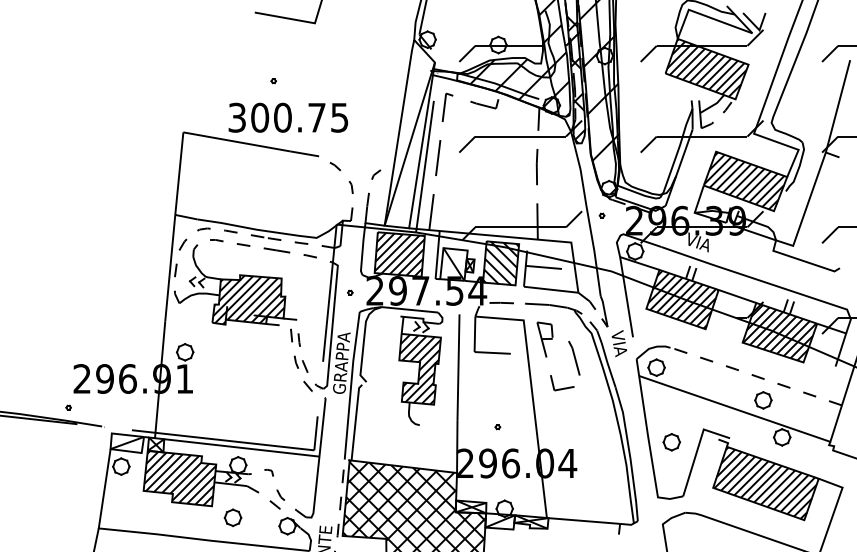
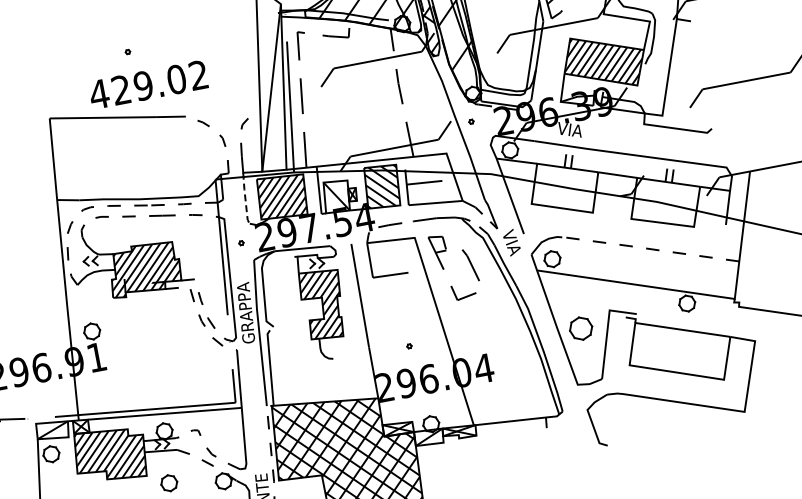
text: (287, 117) -> (148, 84), 300.75 -> 429.02
line: (362, 249) -> (245, 198), solid -> dashed
hatch: (682, 299) -> (564, 188), removed
hatch: (779, 332) -> (665, 202), removed
part: (763, 400) -> (662, 271), removed
part: (671, 442) -> (580, 329), size x1.4
hatch: (765, 482) -> (679, 350), removed

